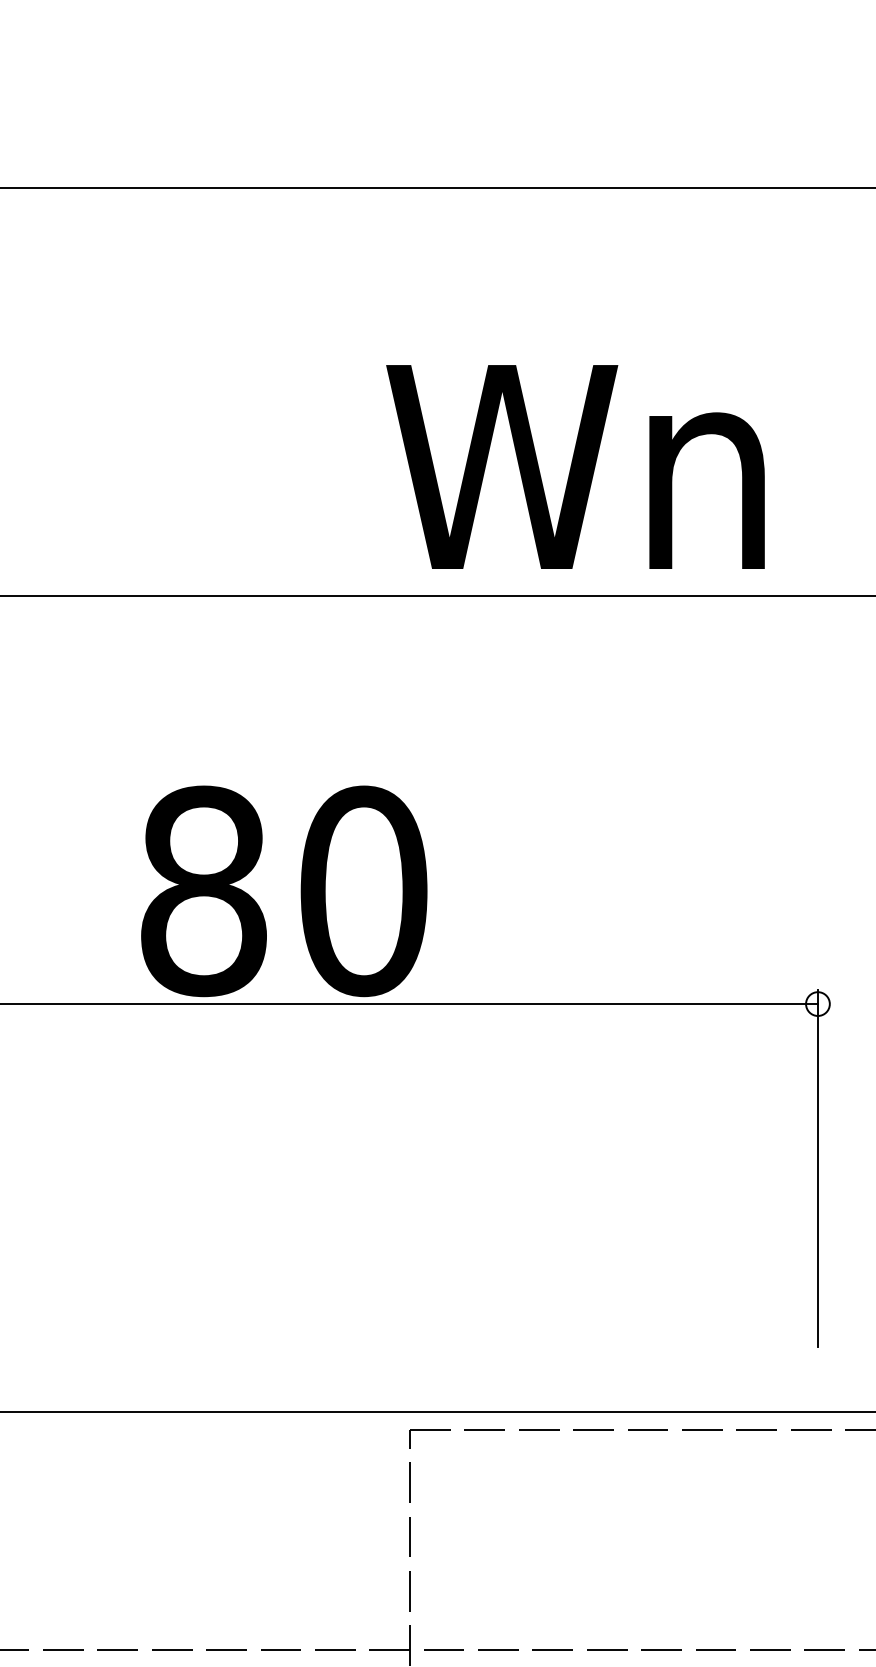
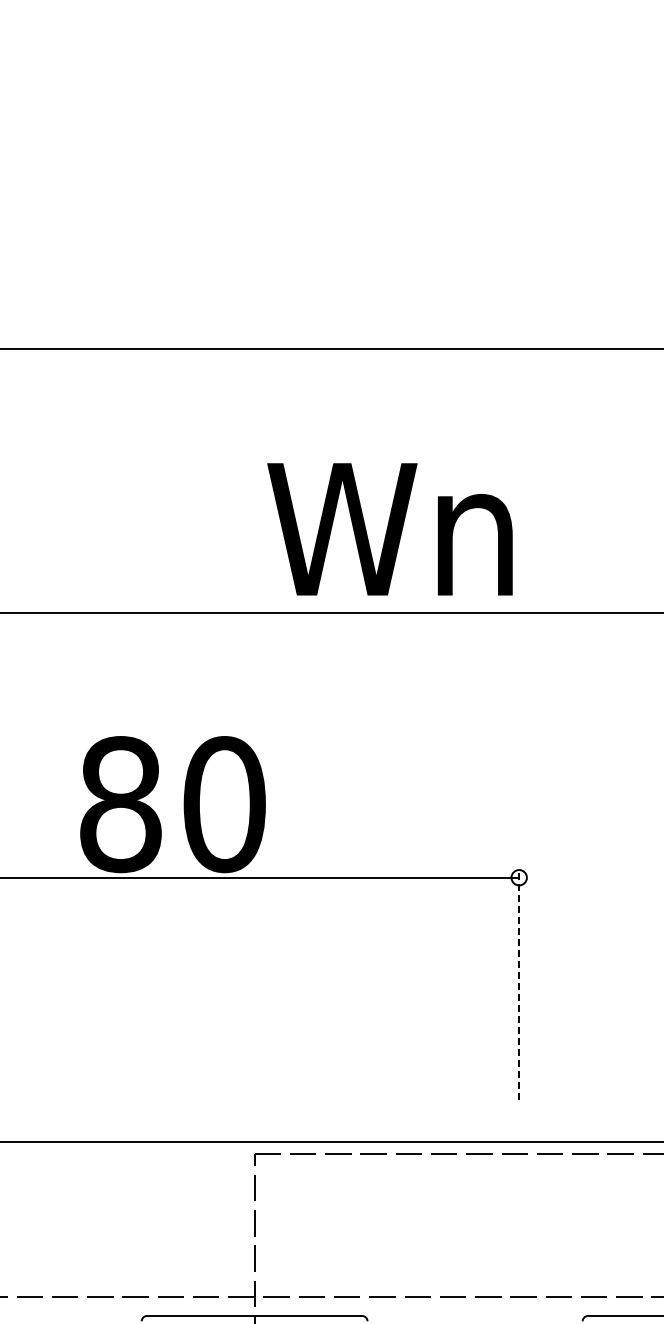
text: (574, 467) -> (389, 529), moved
line: (818, 1168) -> (519, 984), solid -> dashed

